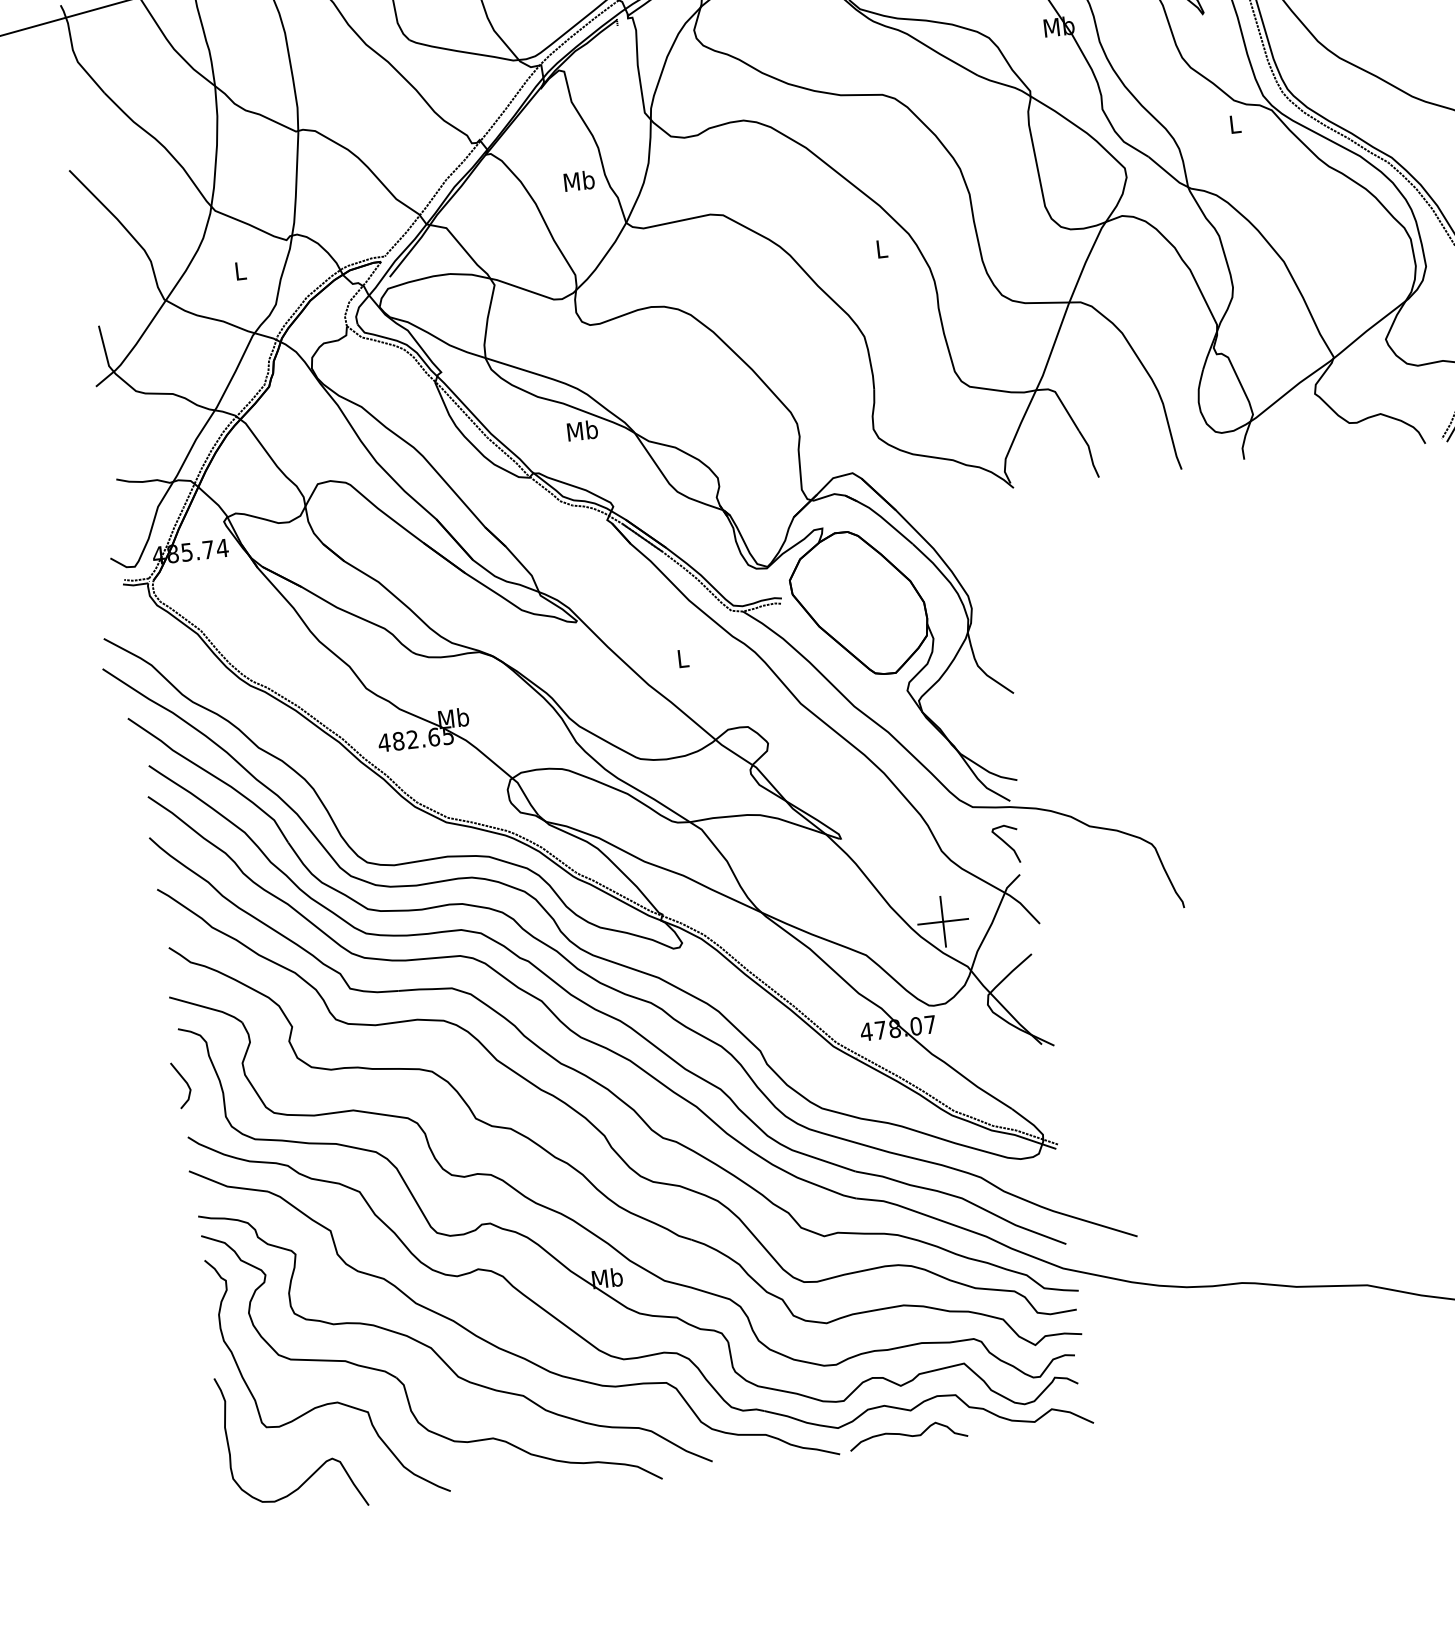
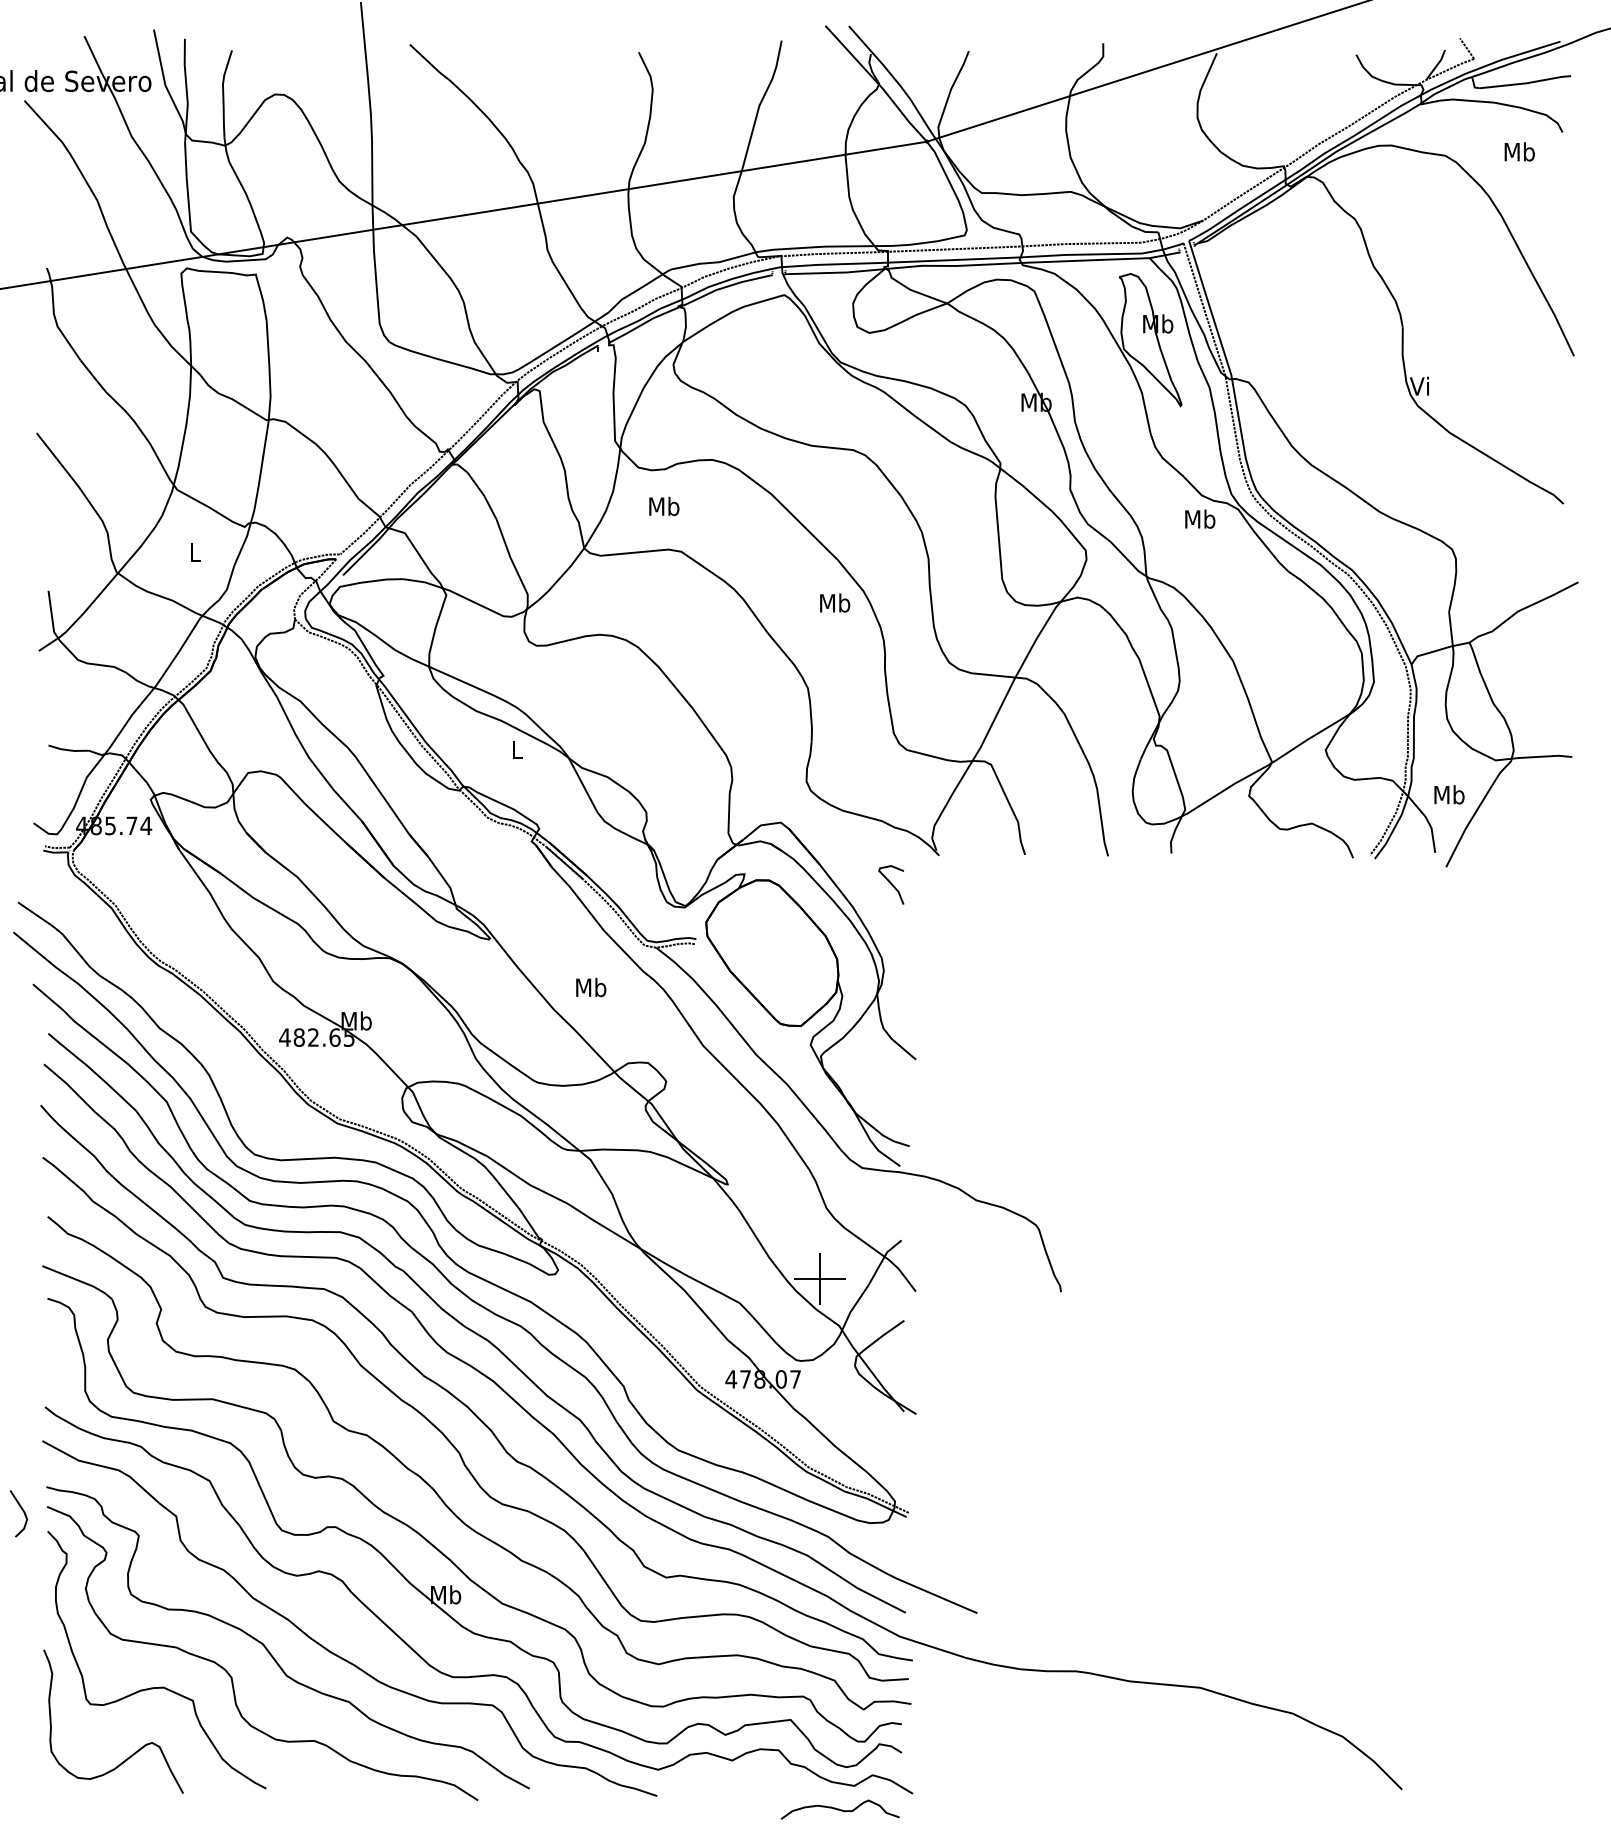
text: (1235, 123) -> (1200, 518), L -> Mb
text: (579, 180) -> (664, 505), moved
text: (882, 248) -> (835, 602), L -> Mb
text: (582, 430) -> (517, 749), Mb -> L
text: (683, 658) -> (591, 987), L -> Mb
curve: (1006, 844) -> (891, 884), moved
line: (185, 1082) -> (22, 1511), moved
curve: (907, 1435) -> (839, 1809), moved

